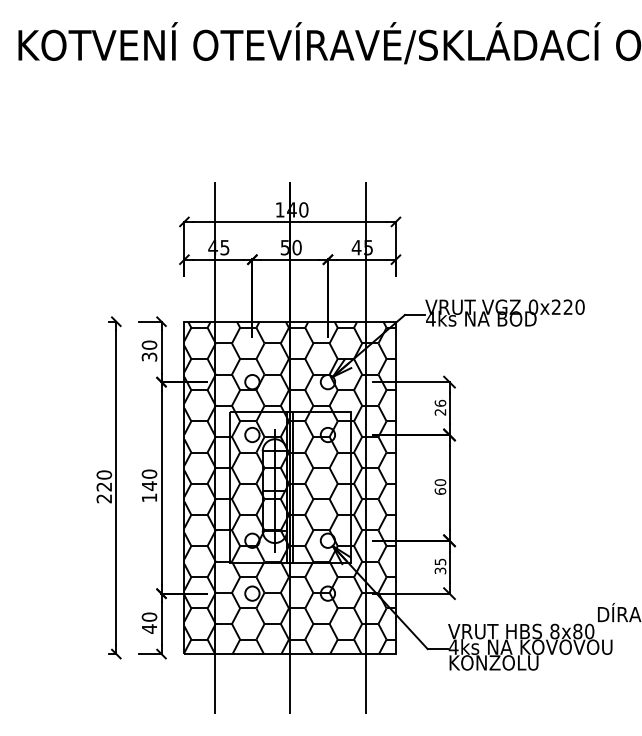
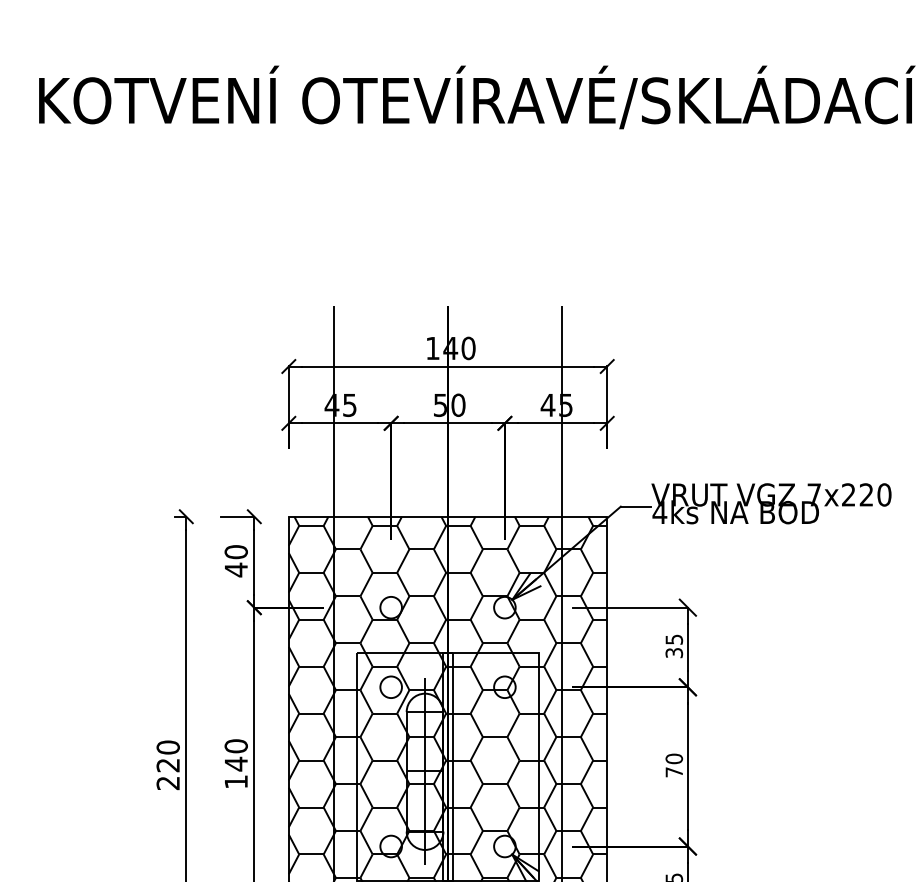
text: (533, 306) -> (814, 493), 0x220 -> 7x220
text: (149, 357) -> (236, 570), 30 -> 40
text: (440, 407) -> (674, 645), 26 -> 35
text: (440, 491) -> (674, 772), 60 -> 70

